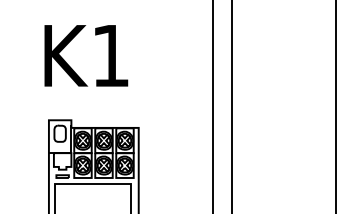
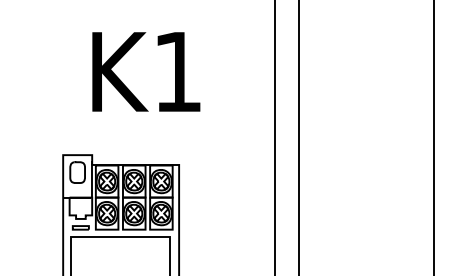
text: (86, 55) -> (146, 71), moved

